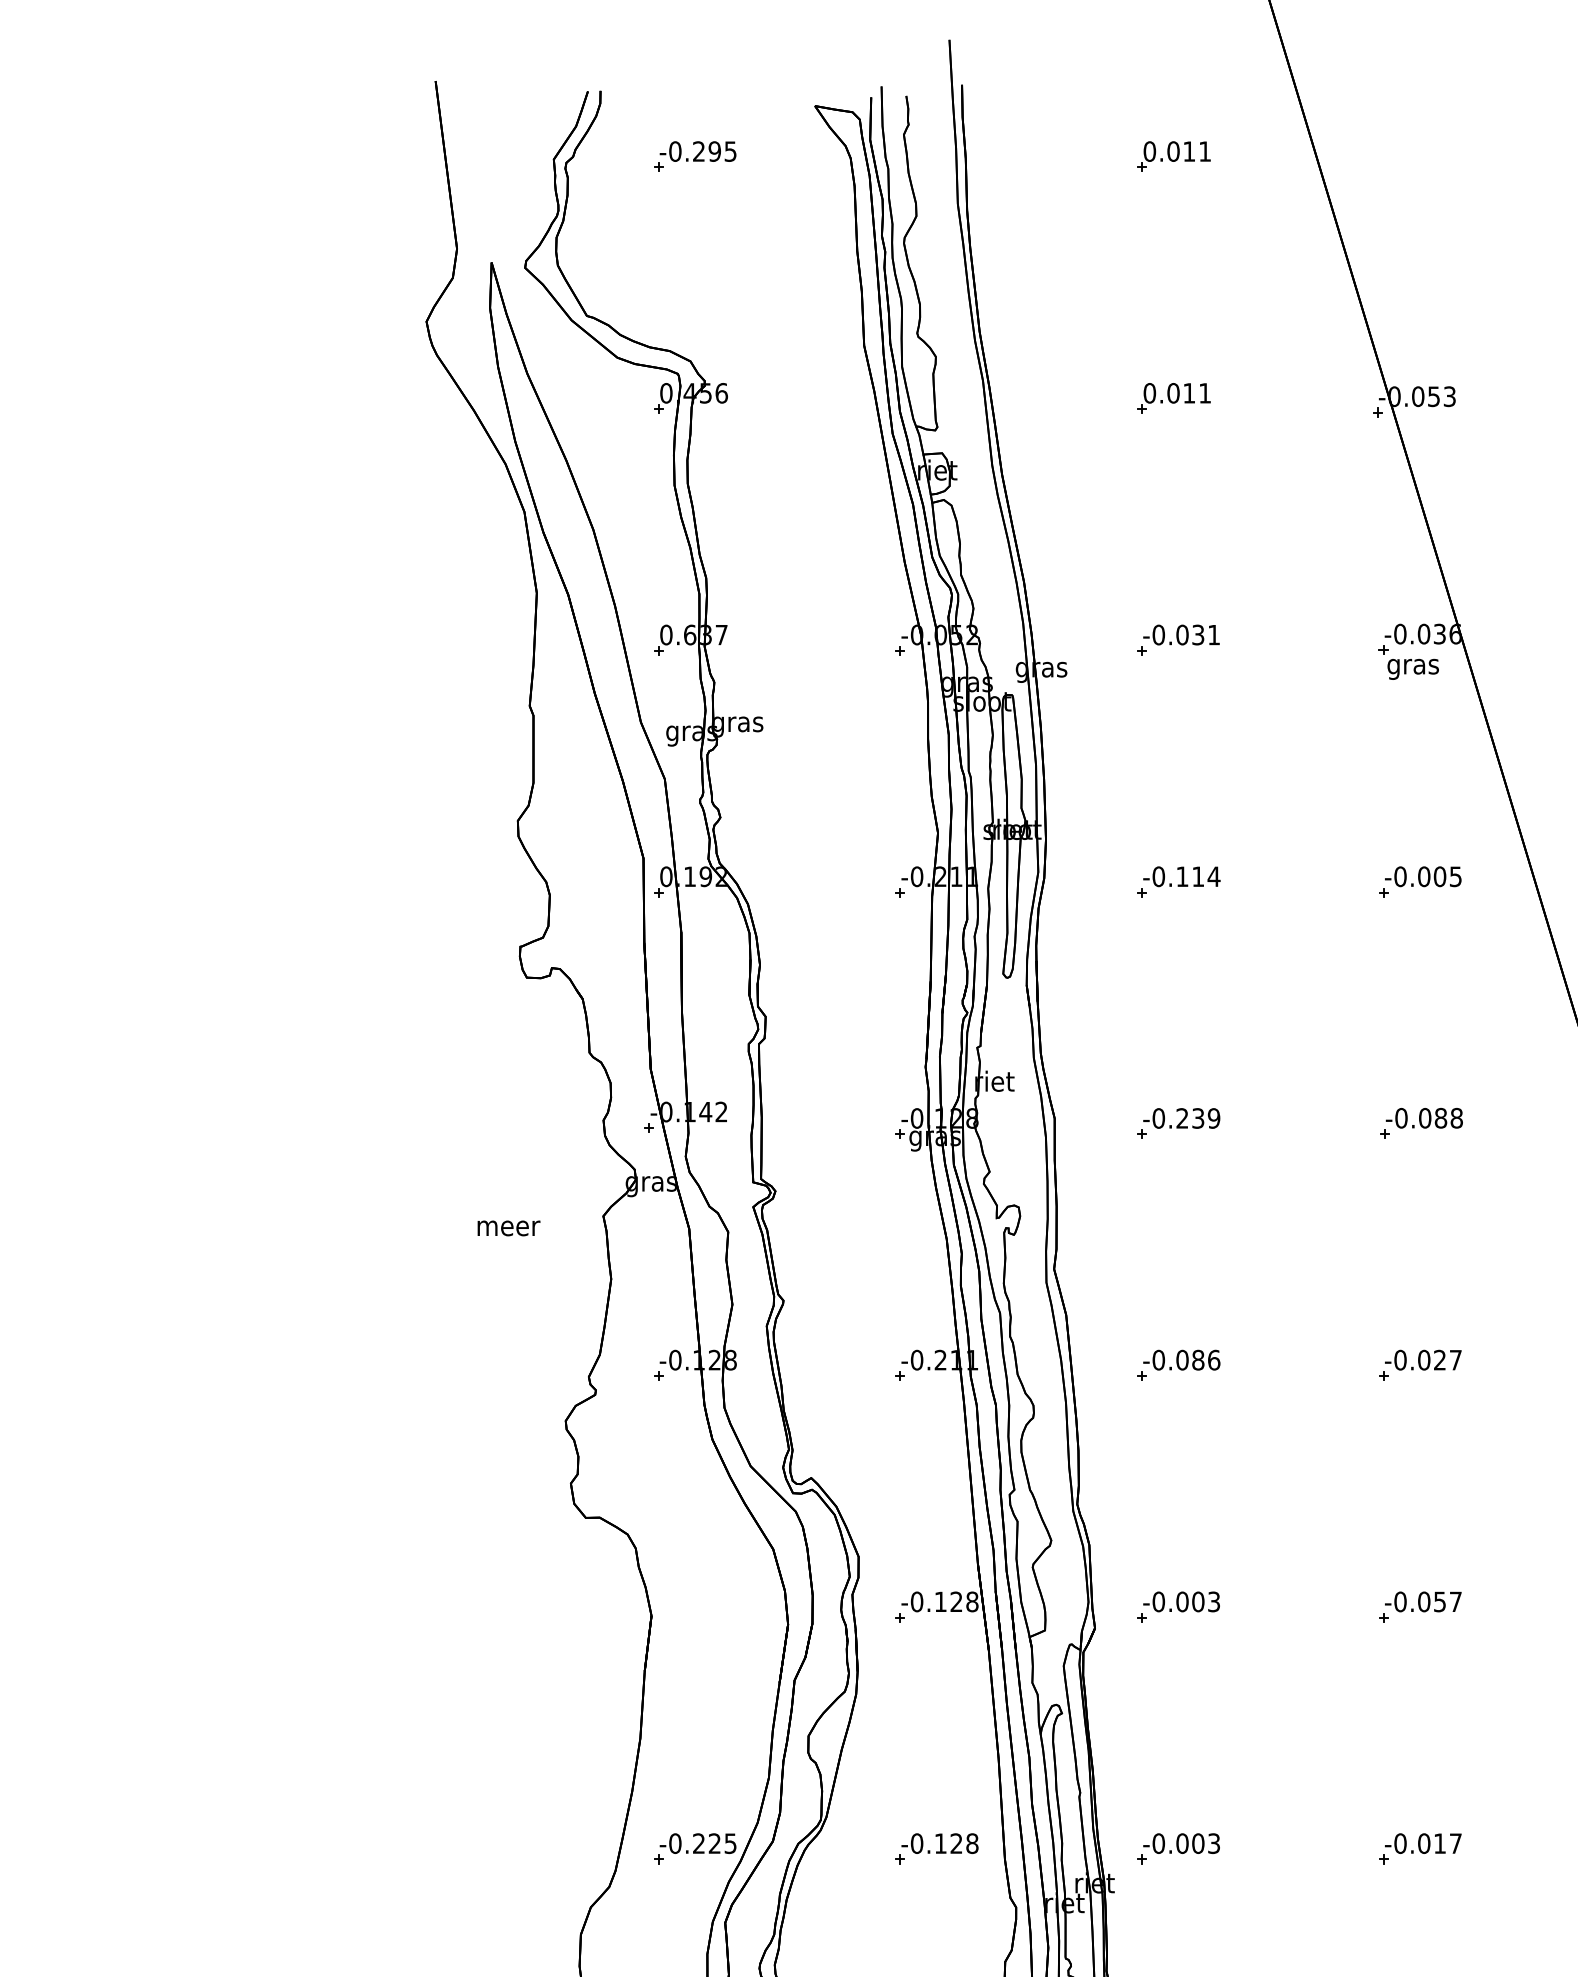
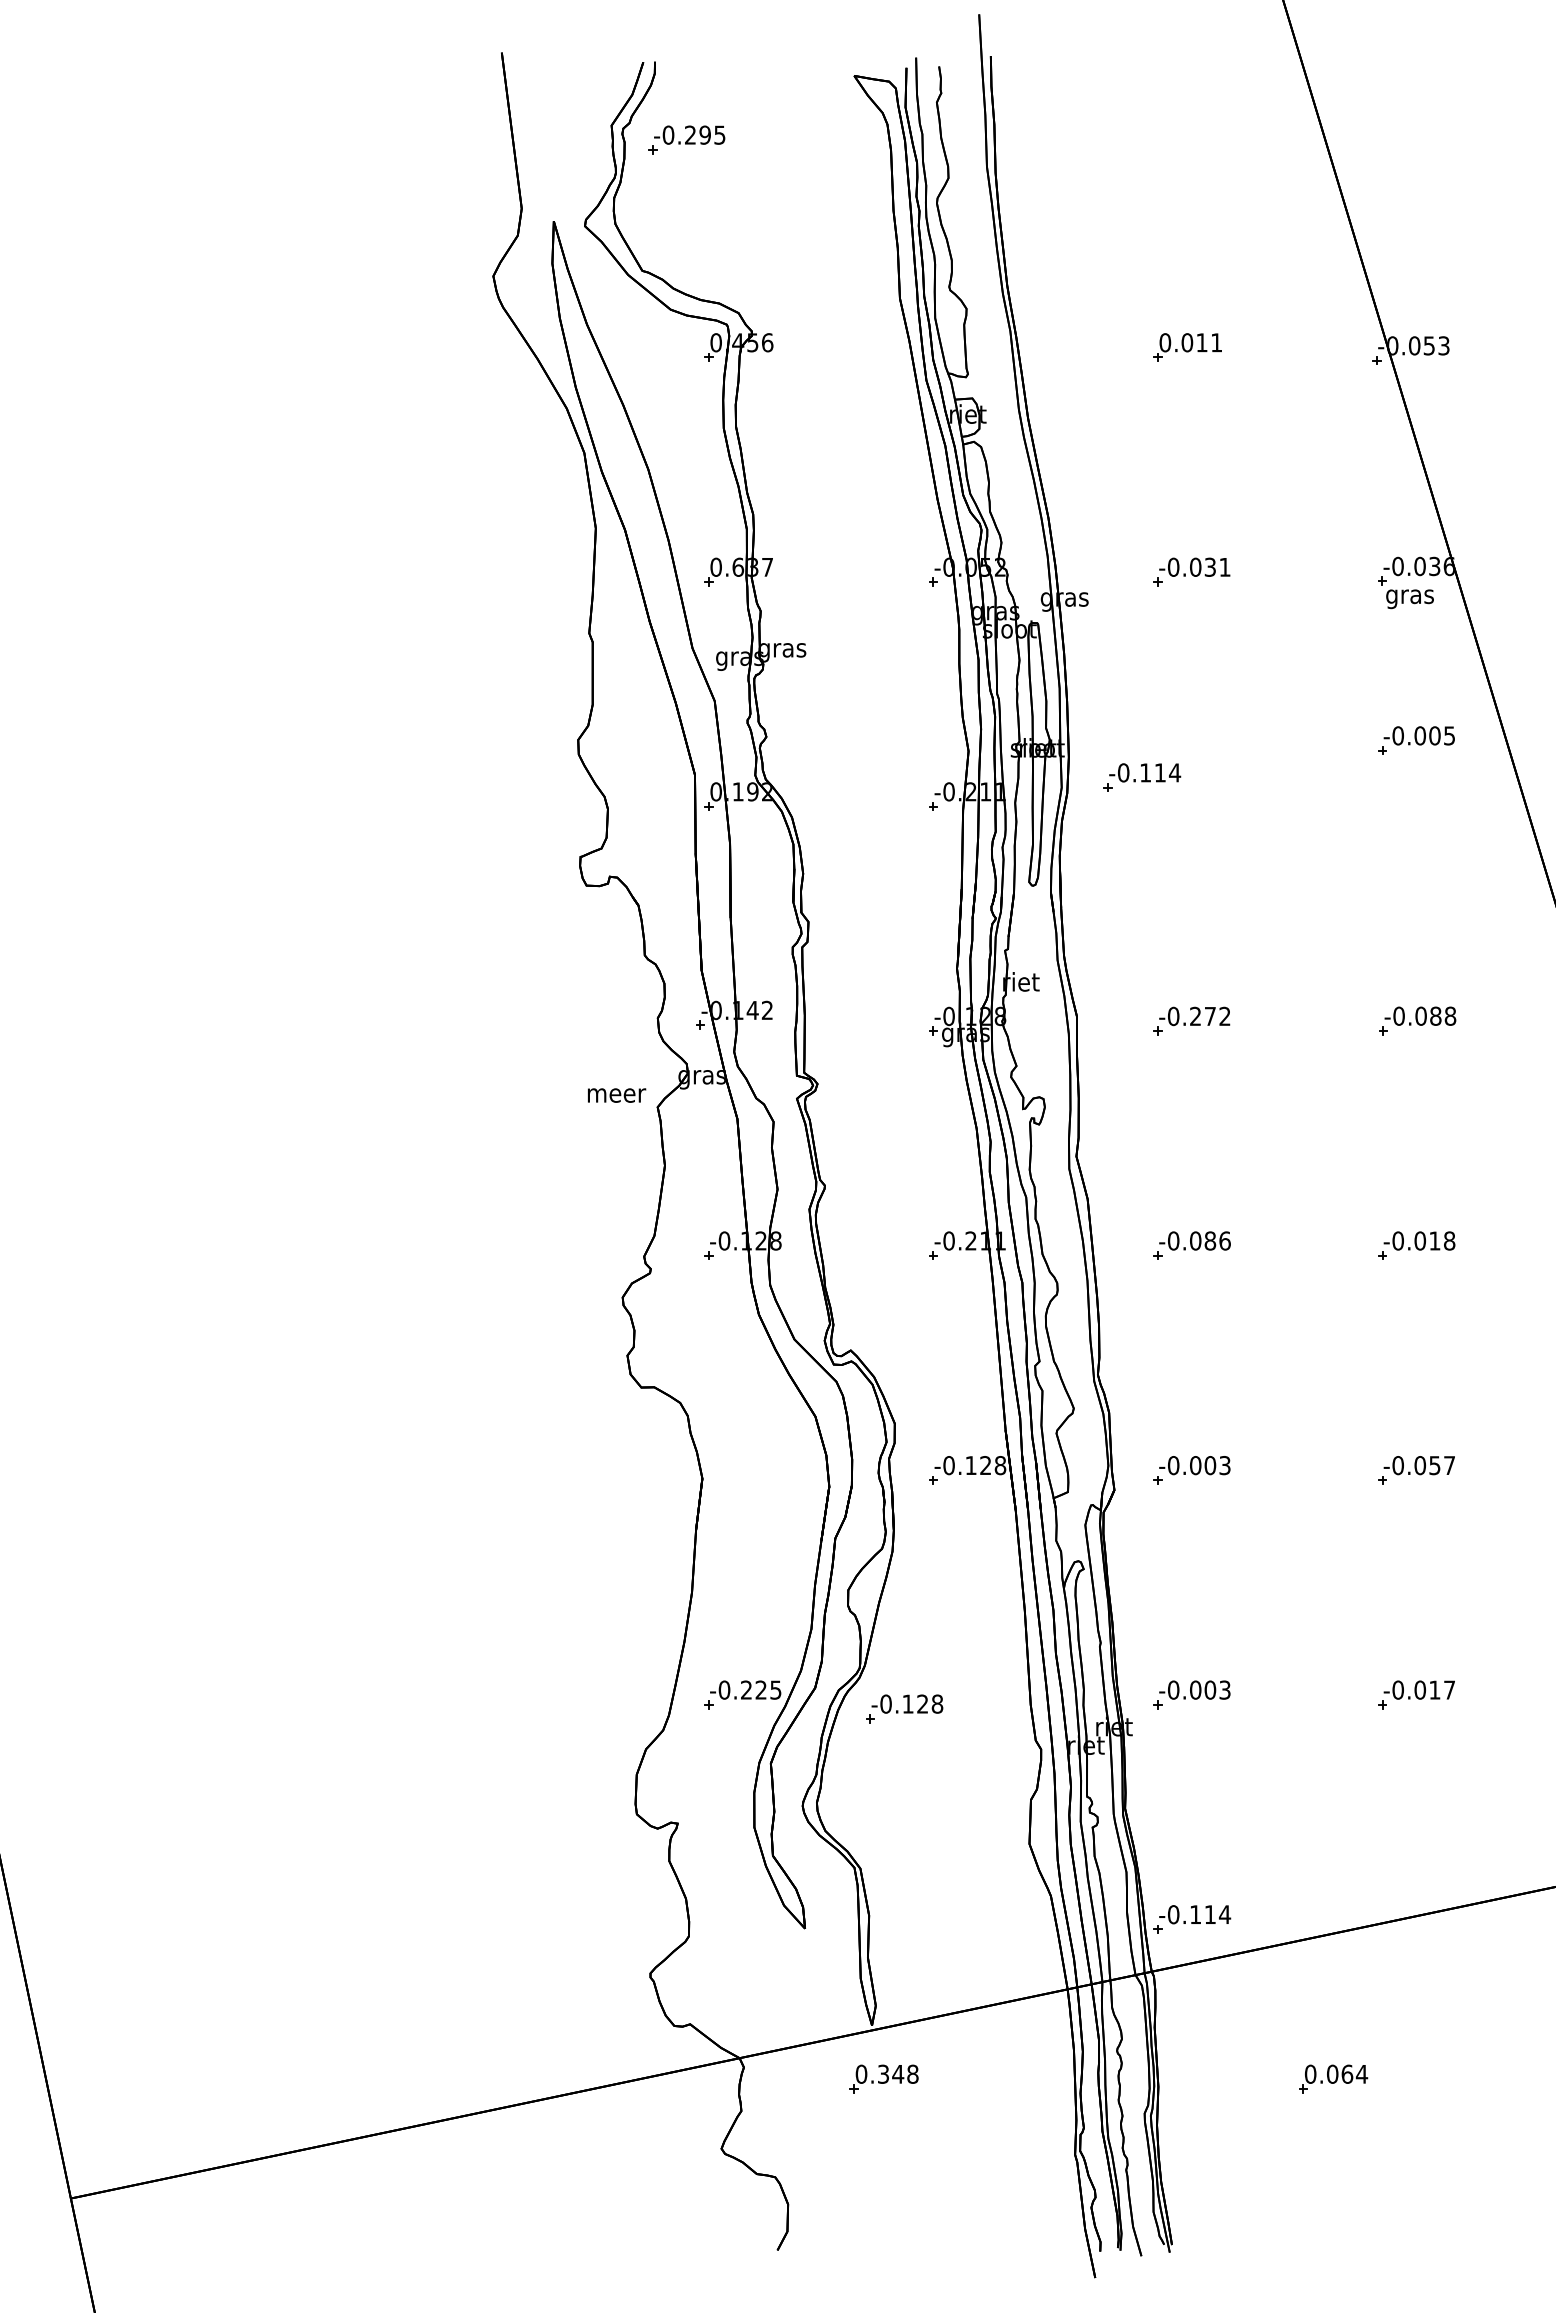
part: (694, 156) -> (686, 139), moved
part: (1173, 156) -> (1187, 122), removed
part: (1179, 881) -> (1142, 777), moved
part: (1420, 881) -> (1416, 740), moved
text: (1205, 1118) -> (1217, 1016), -0.239 -> -0.272
text: (509, 1228) -> (617, 1095), moved
text: (1448, 1359) -> (1442, 1240), -0.027 -> -0.018
part: (936, 1848) -> (904, 1708), moved

